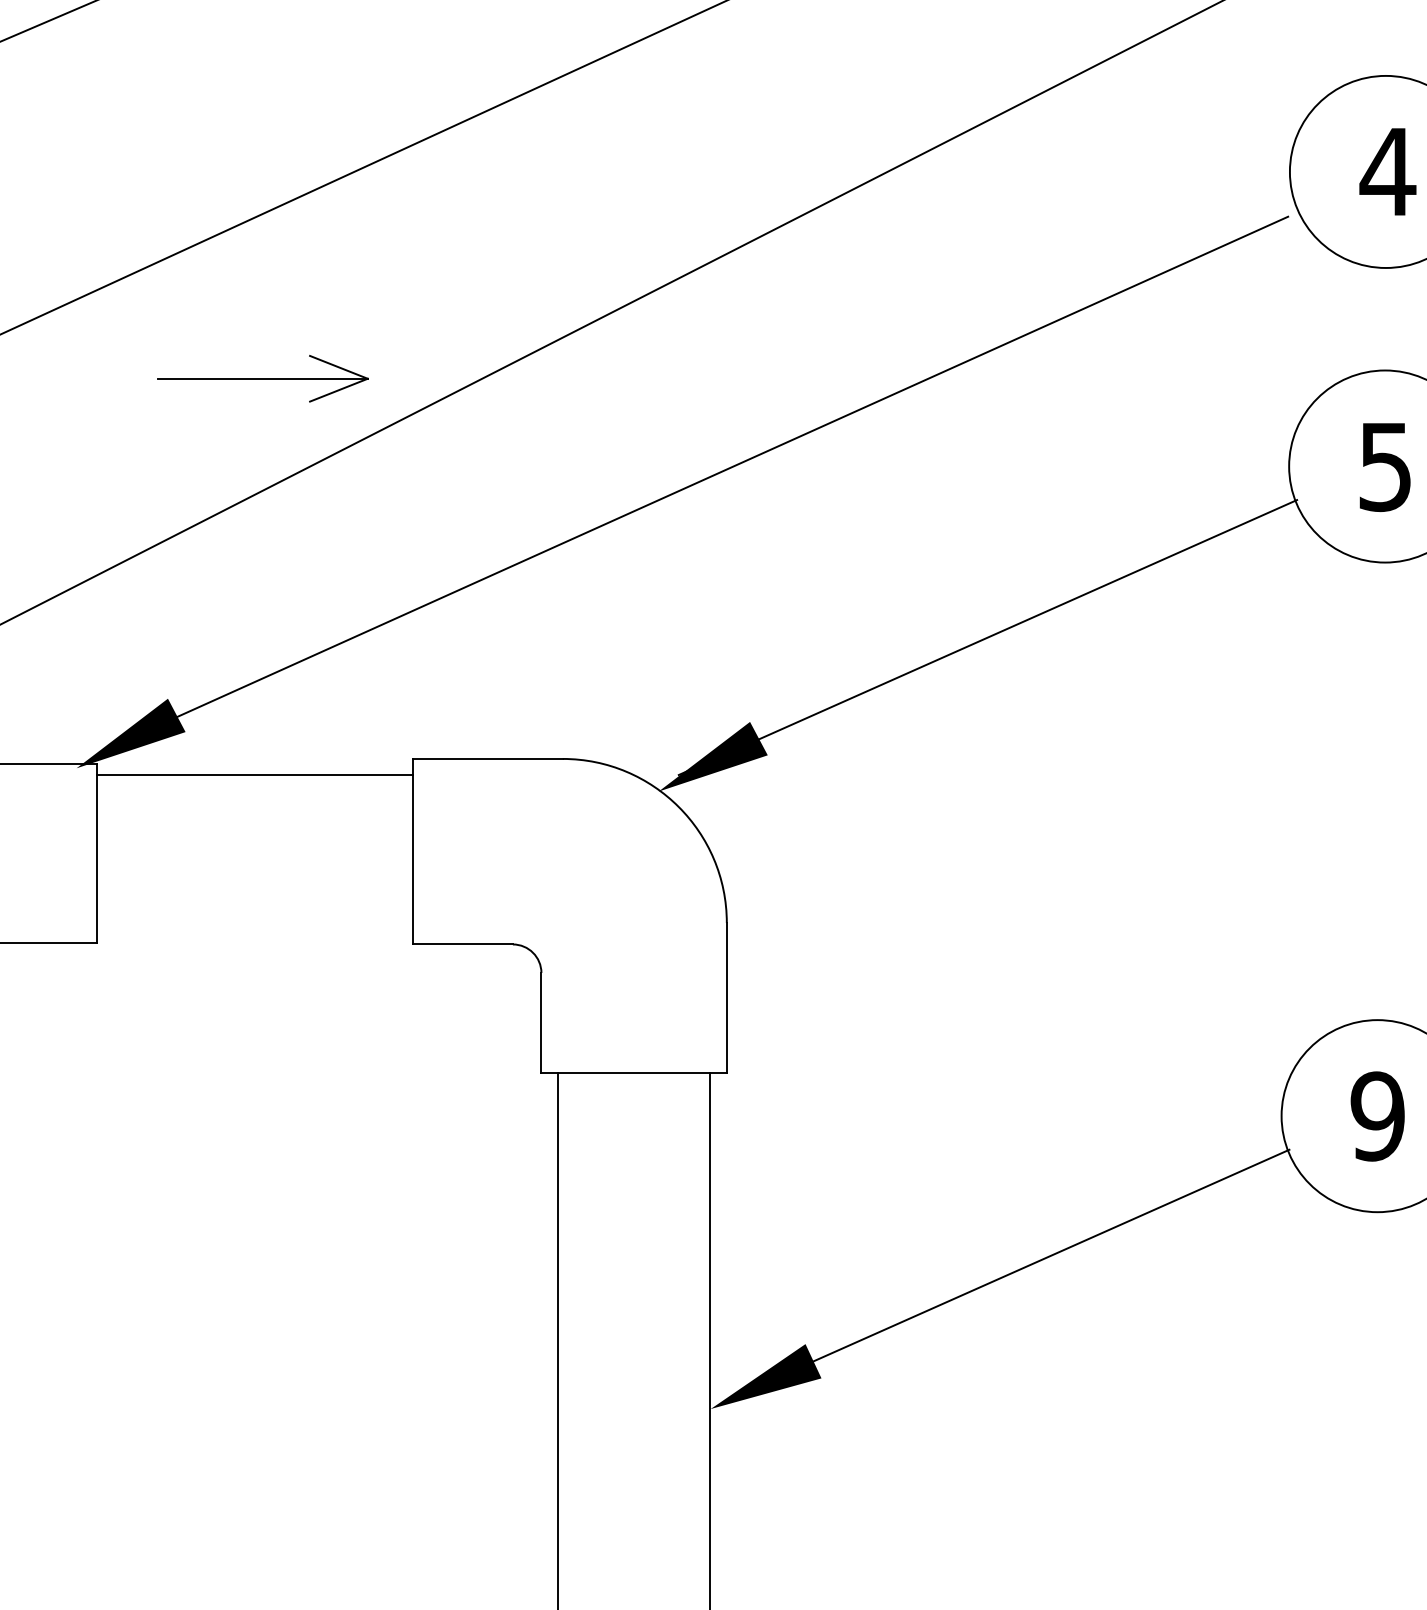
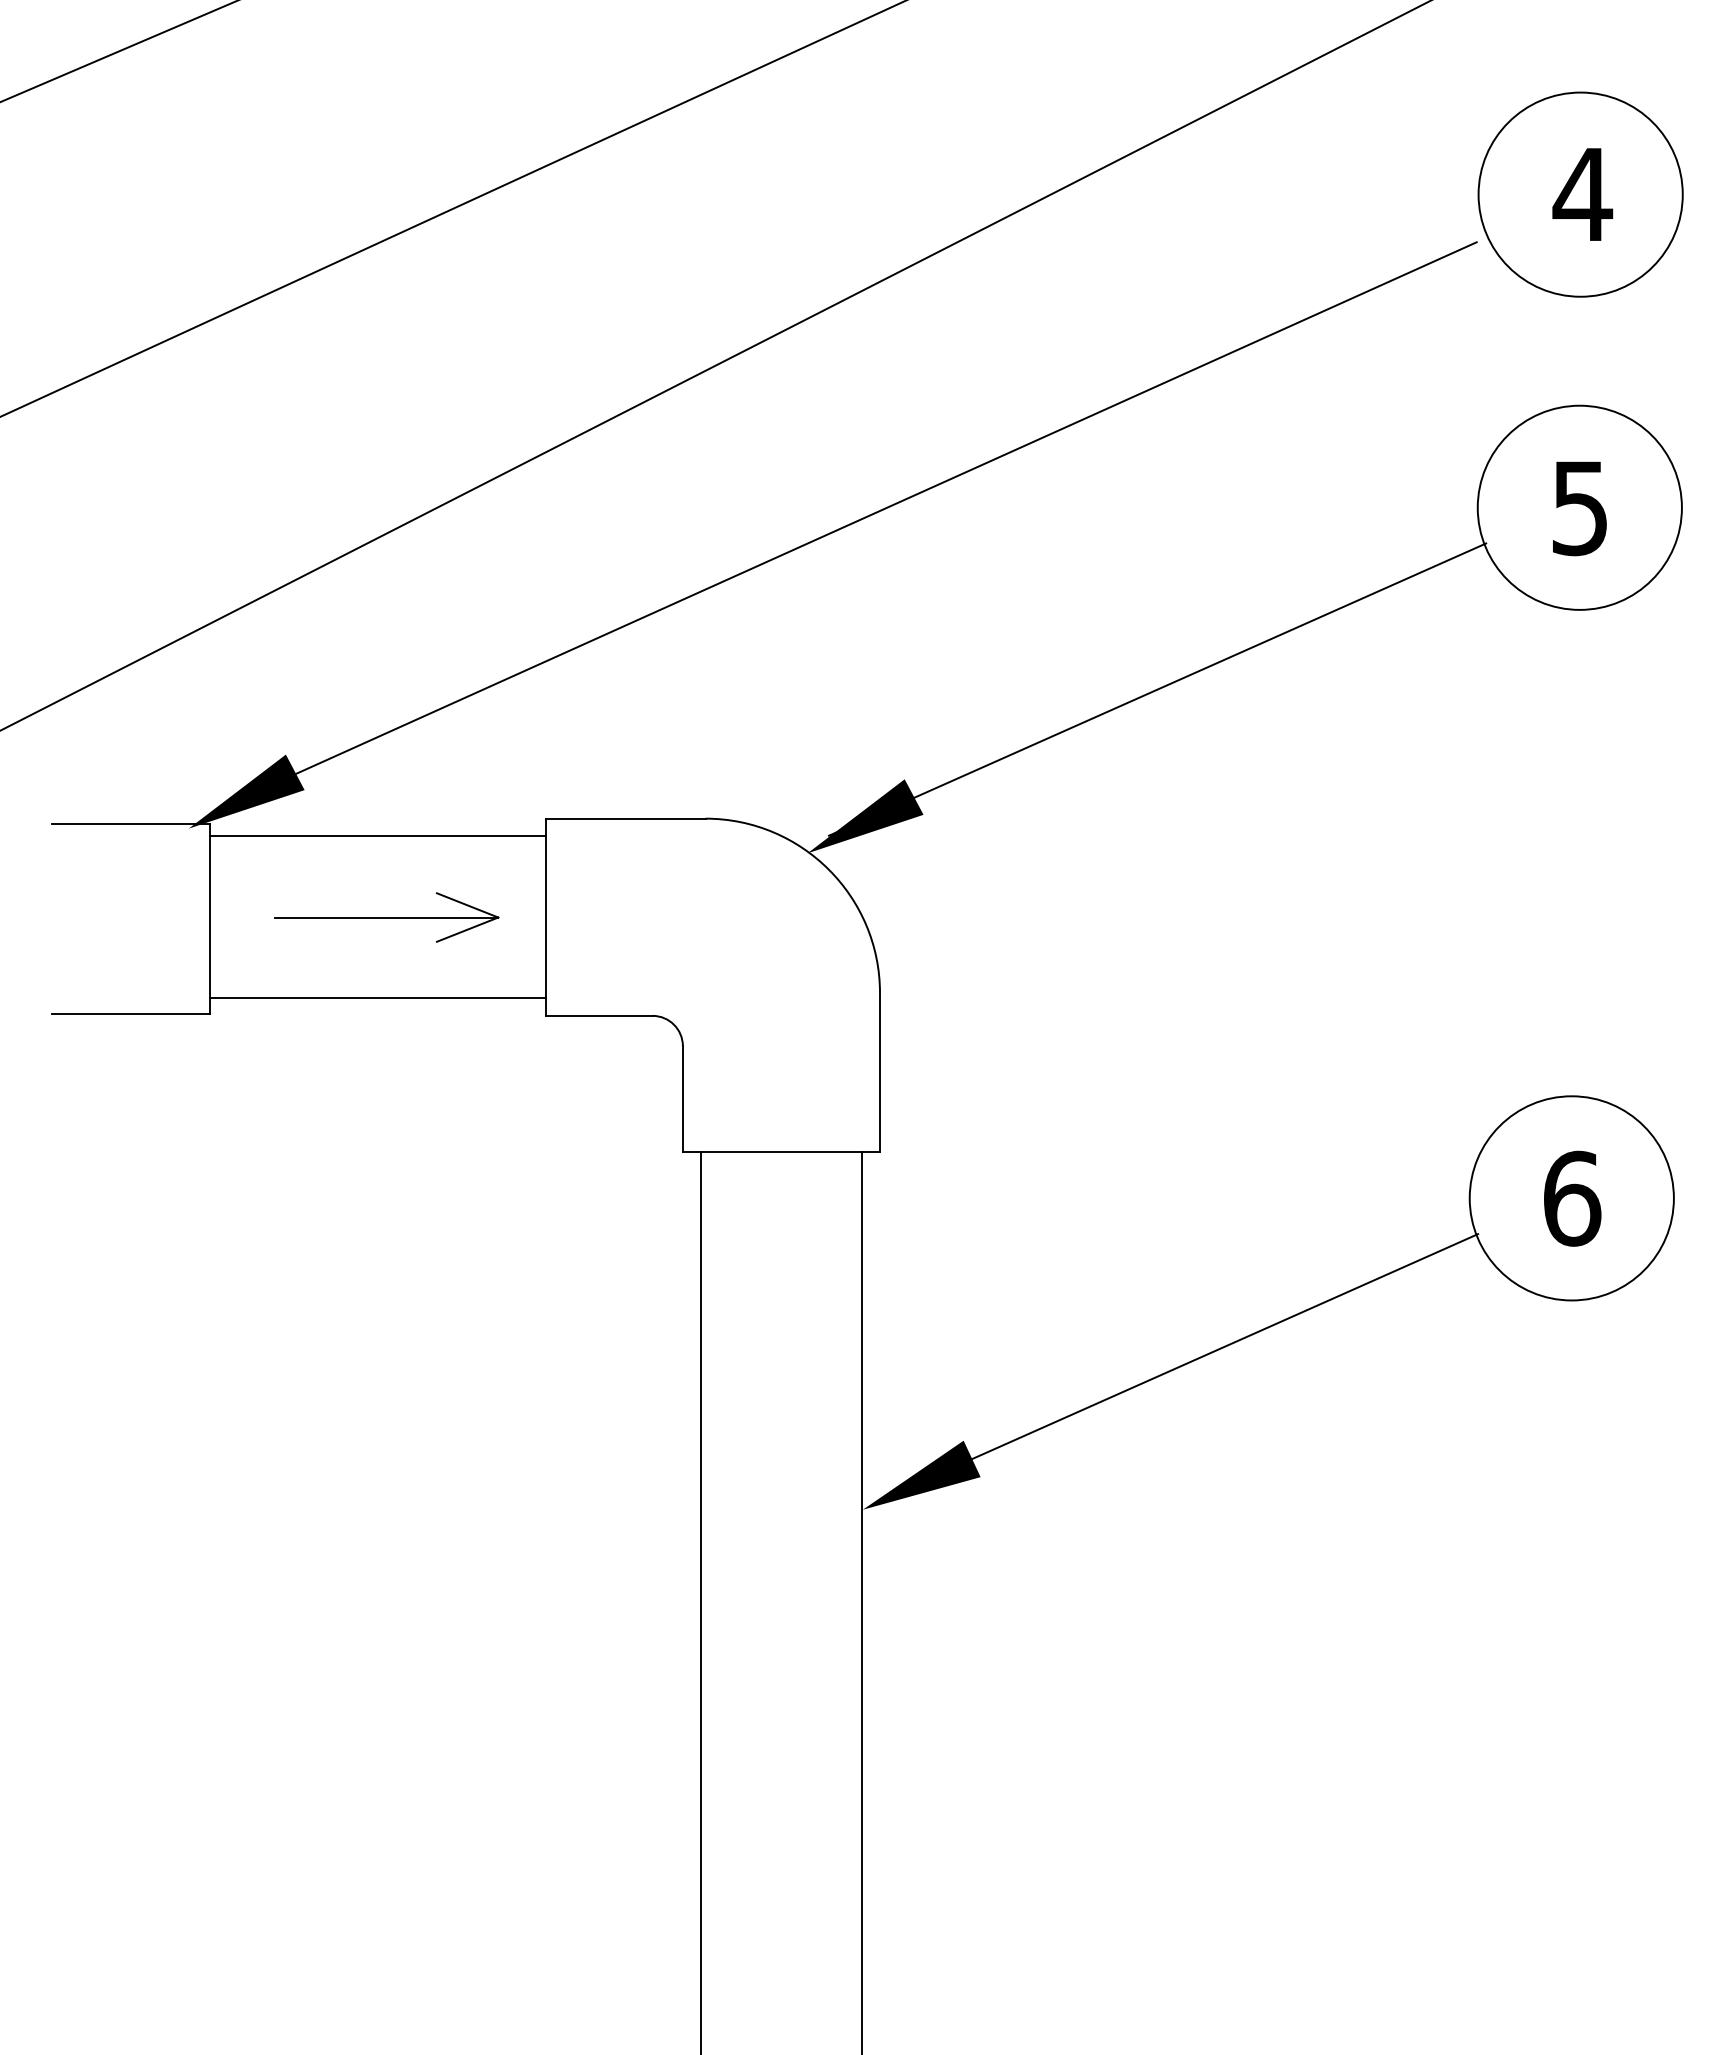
part: (262, 378) -> (386, 917), moved
line: (255, 928) -> (378, 998), added
text: (1378, 1116) -> (1572, 1198), 9 -> 6

